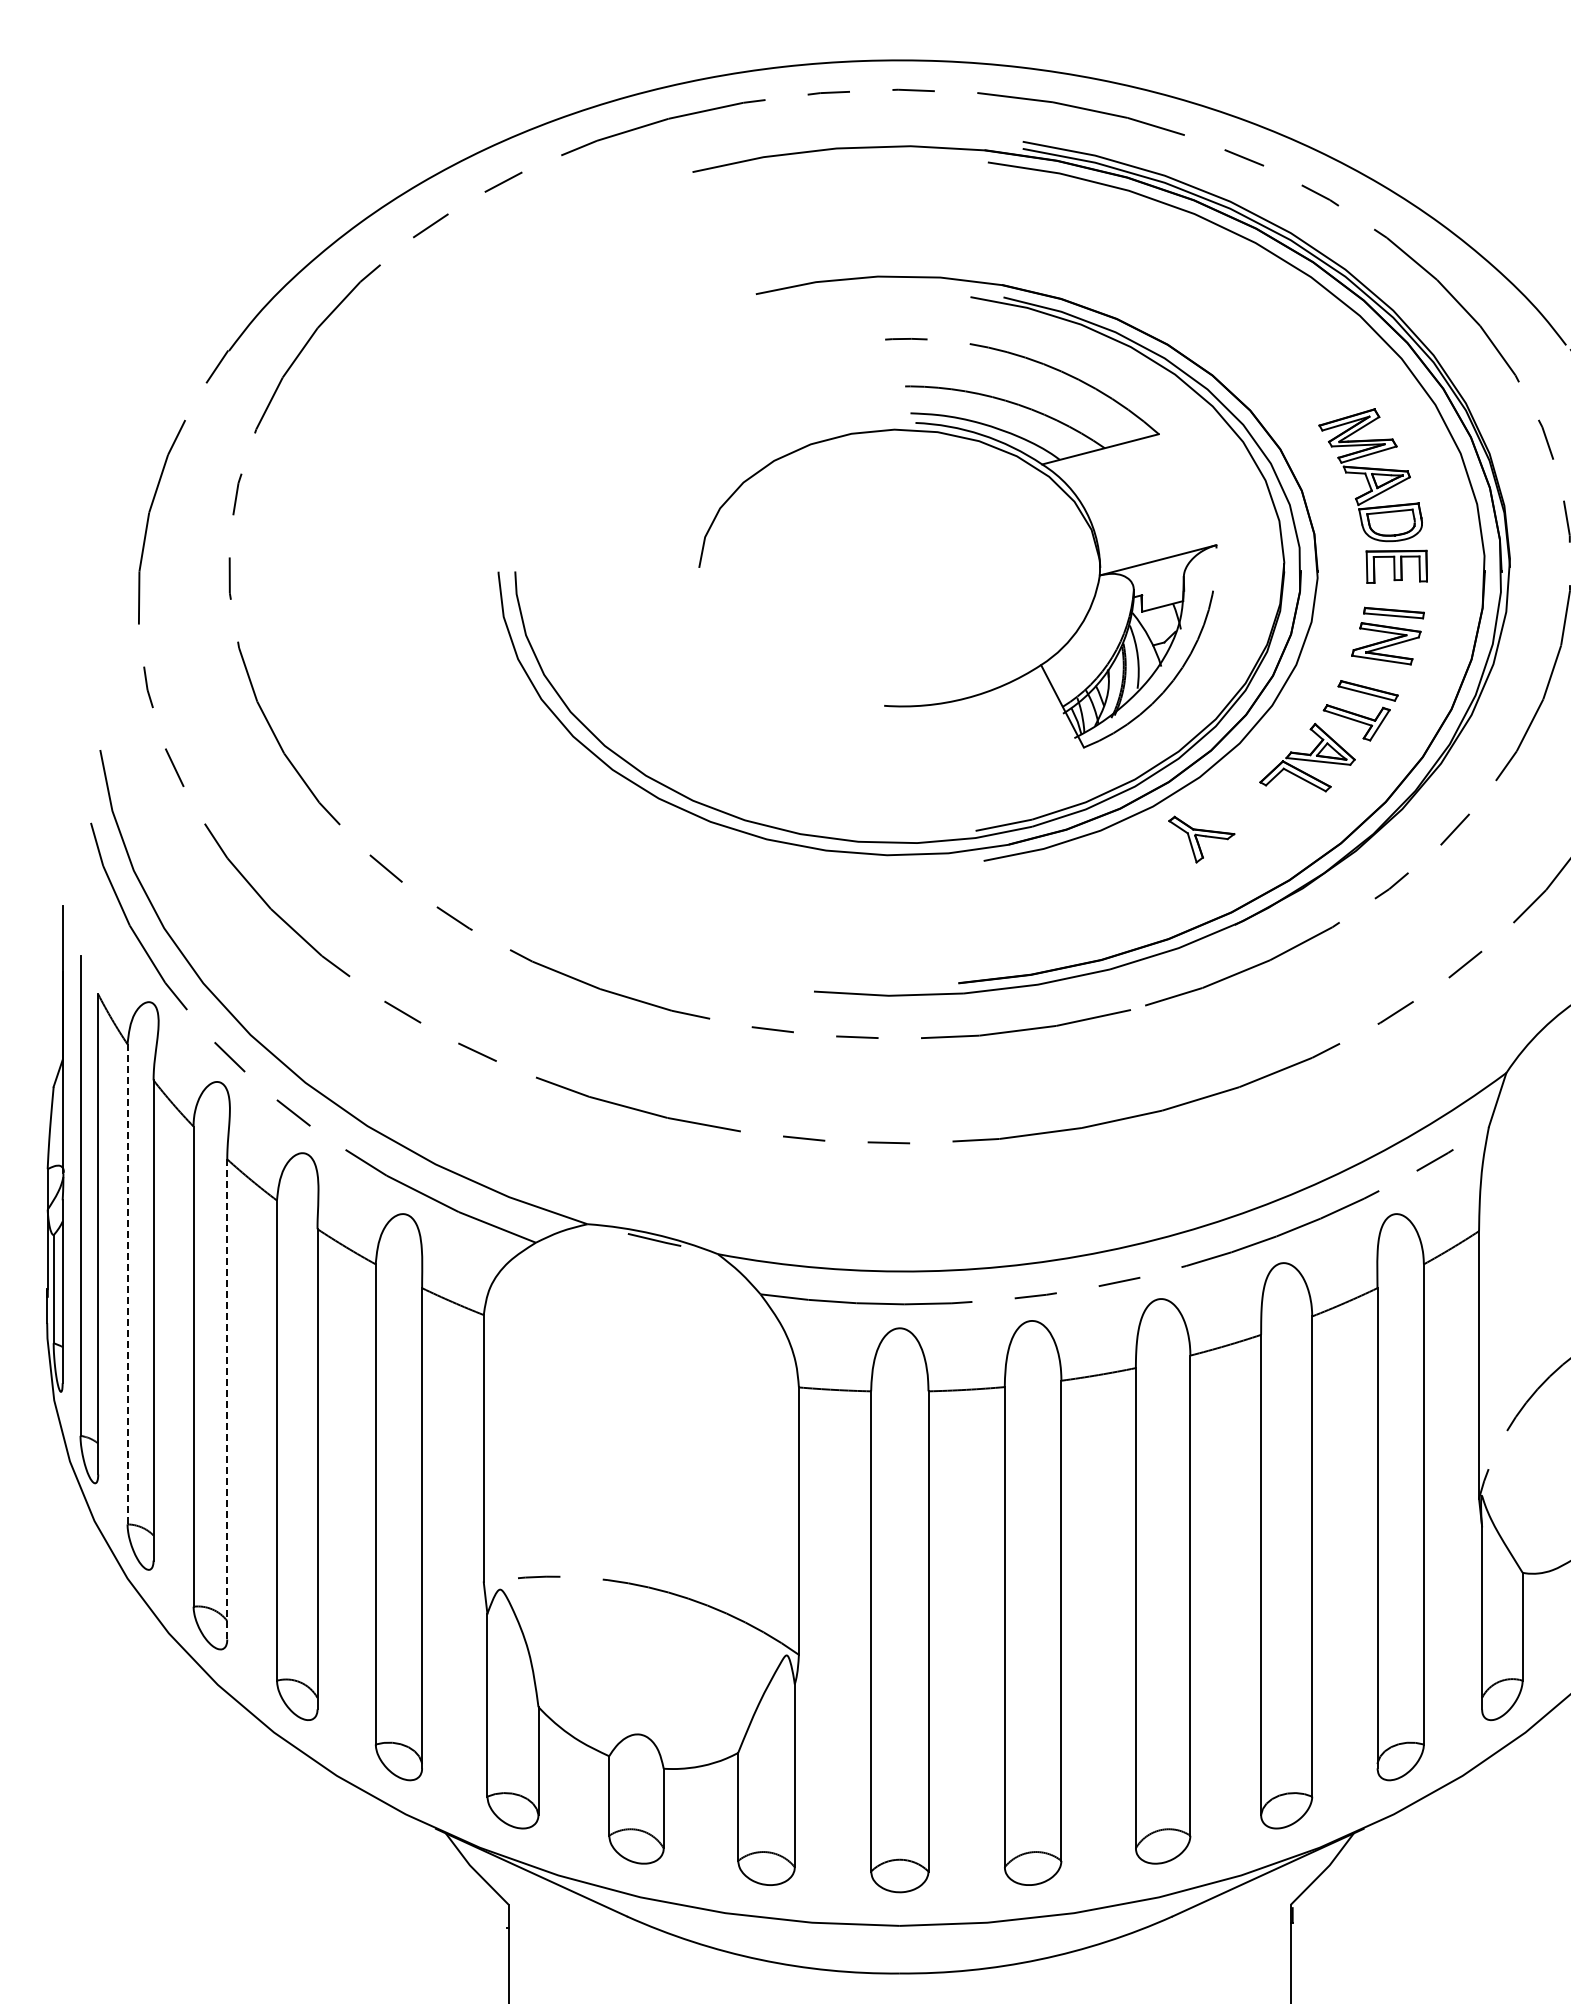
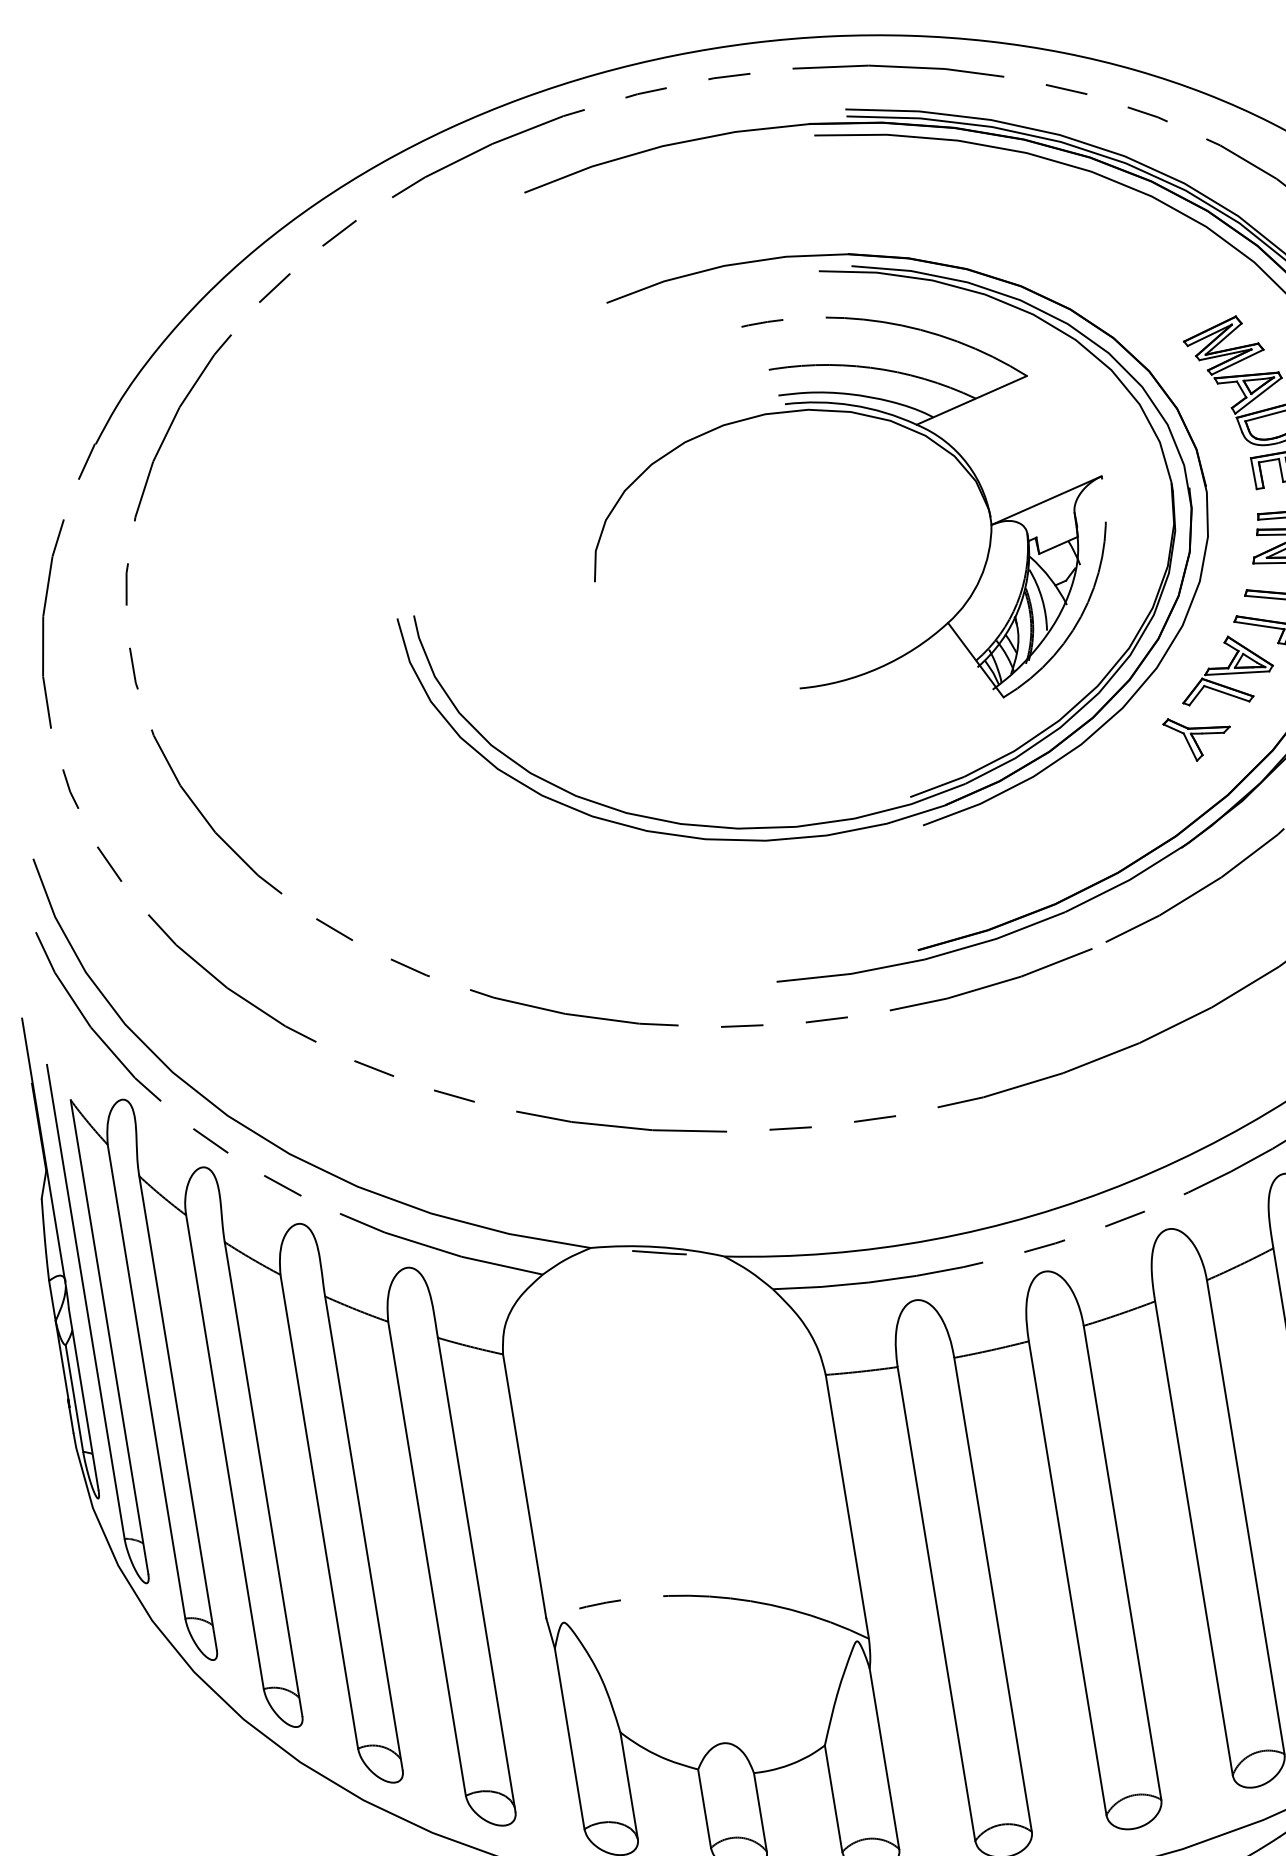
part: (1201, 839) -> (1198, 737), moved
line: (127, 1283) -> (146, 1380), dashed -> solid
line: (227, 1399) -> (263, 1479), dashed -> solid

